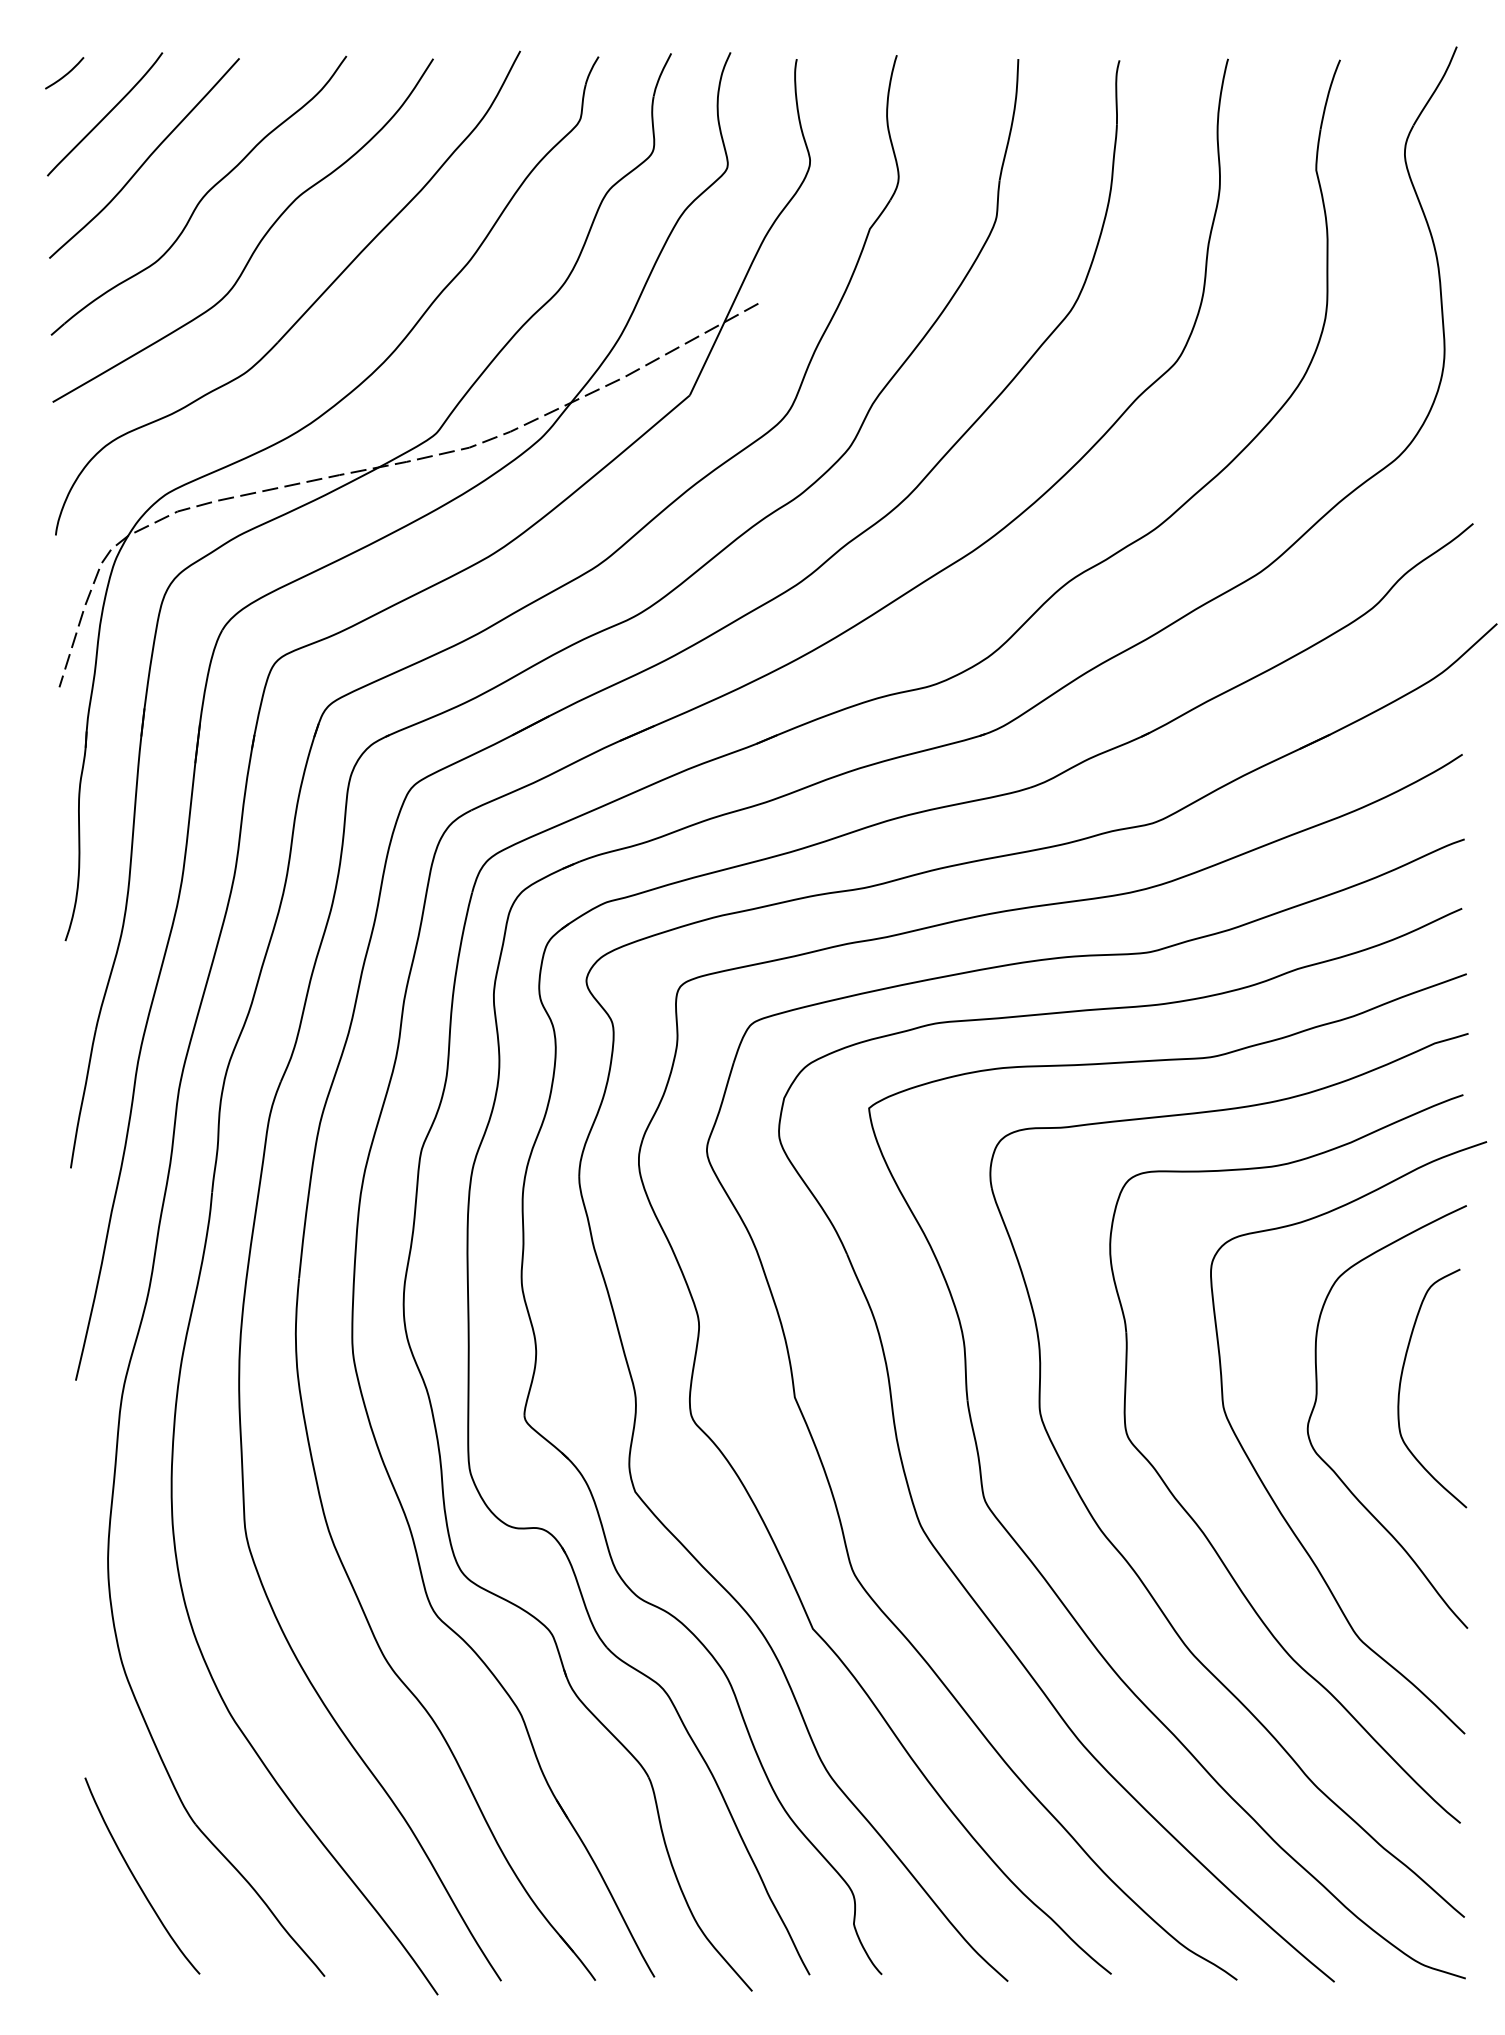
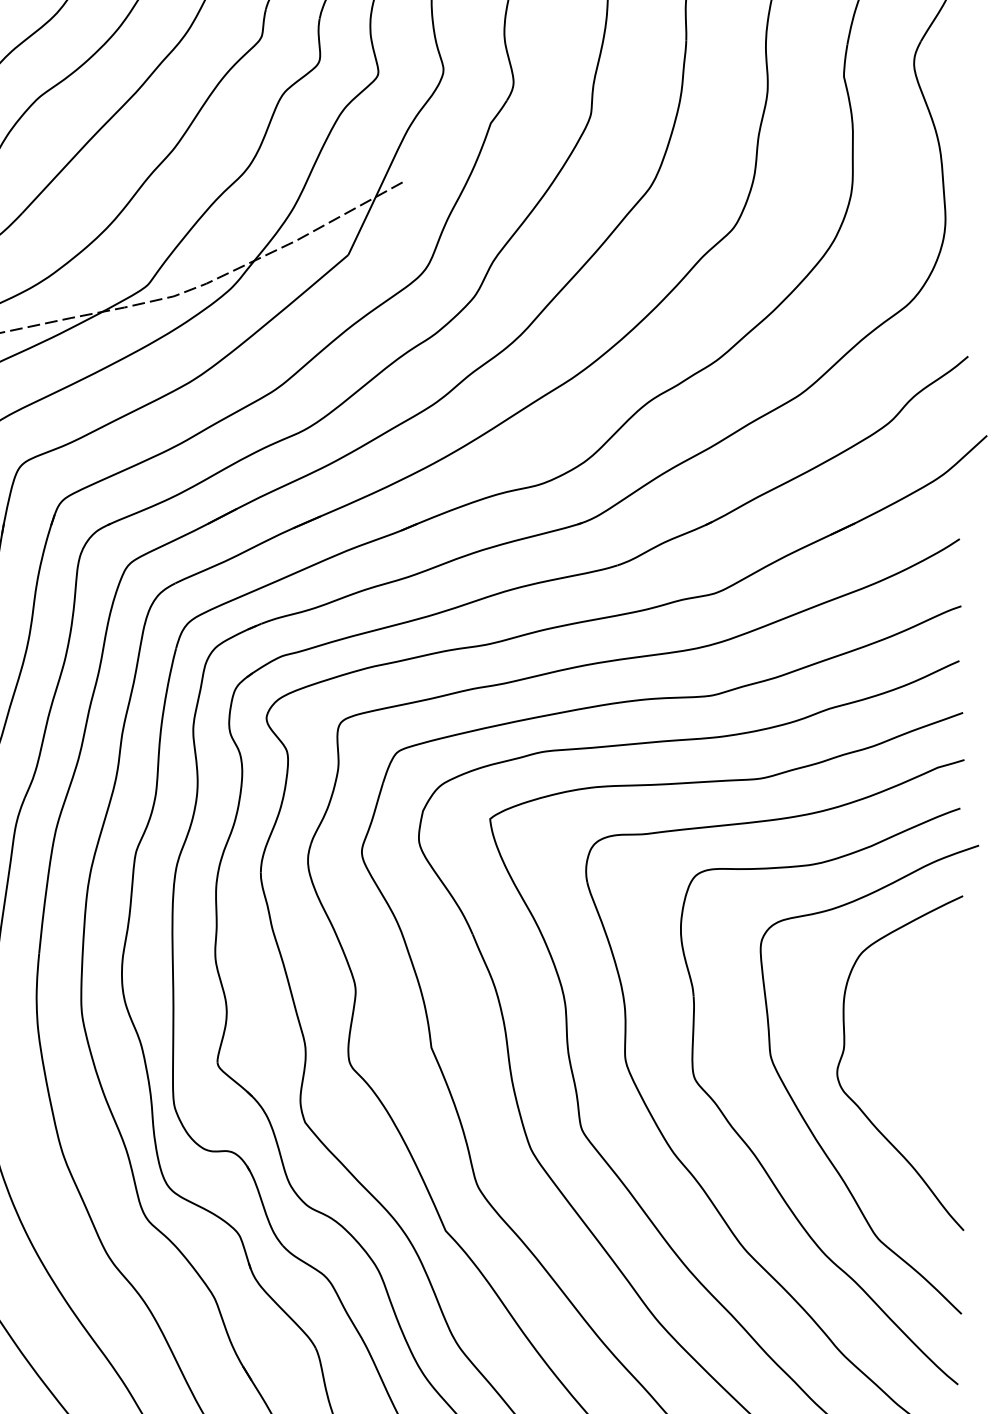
curve: (1401, 1382) -> (911, 1035), removed

